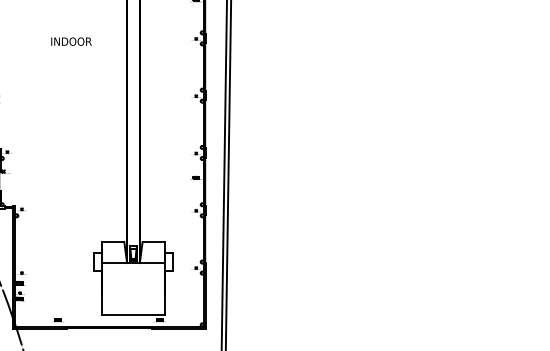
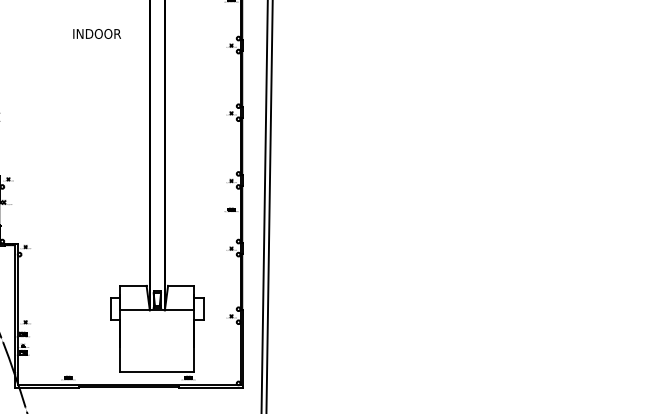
text: (70, 41) -> (96, 33), moved

